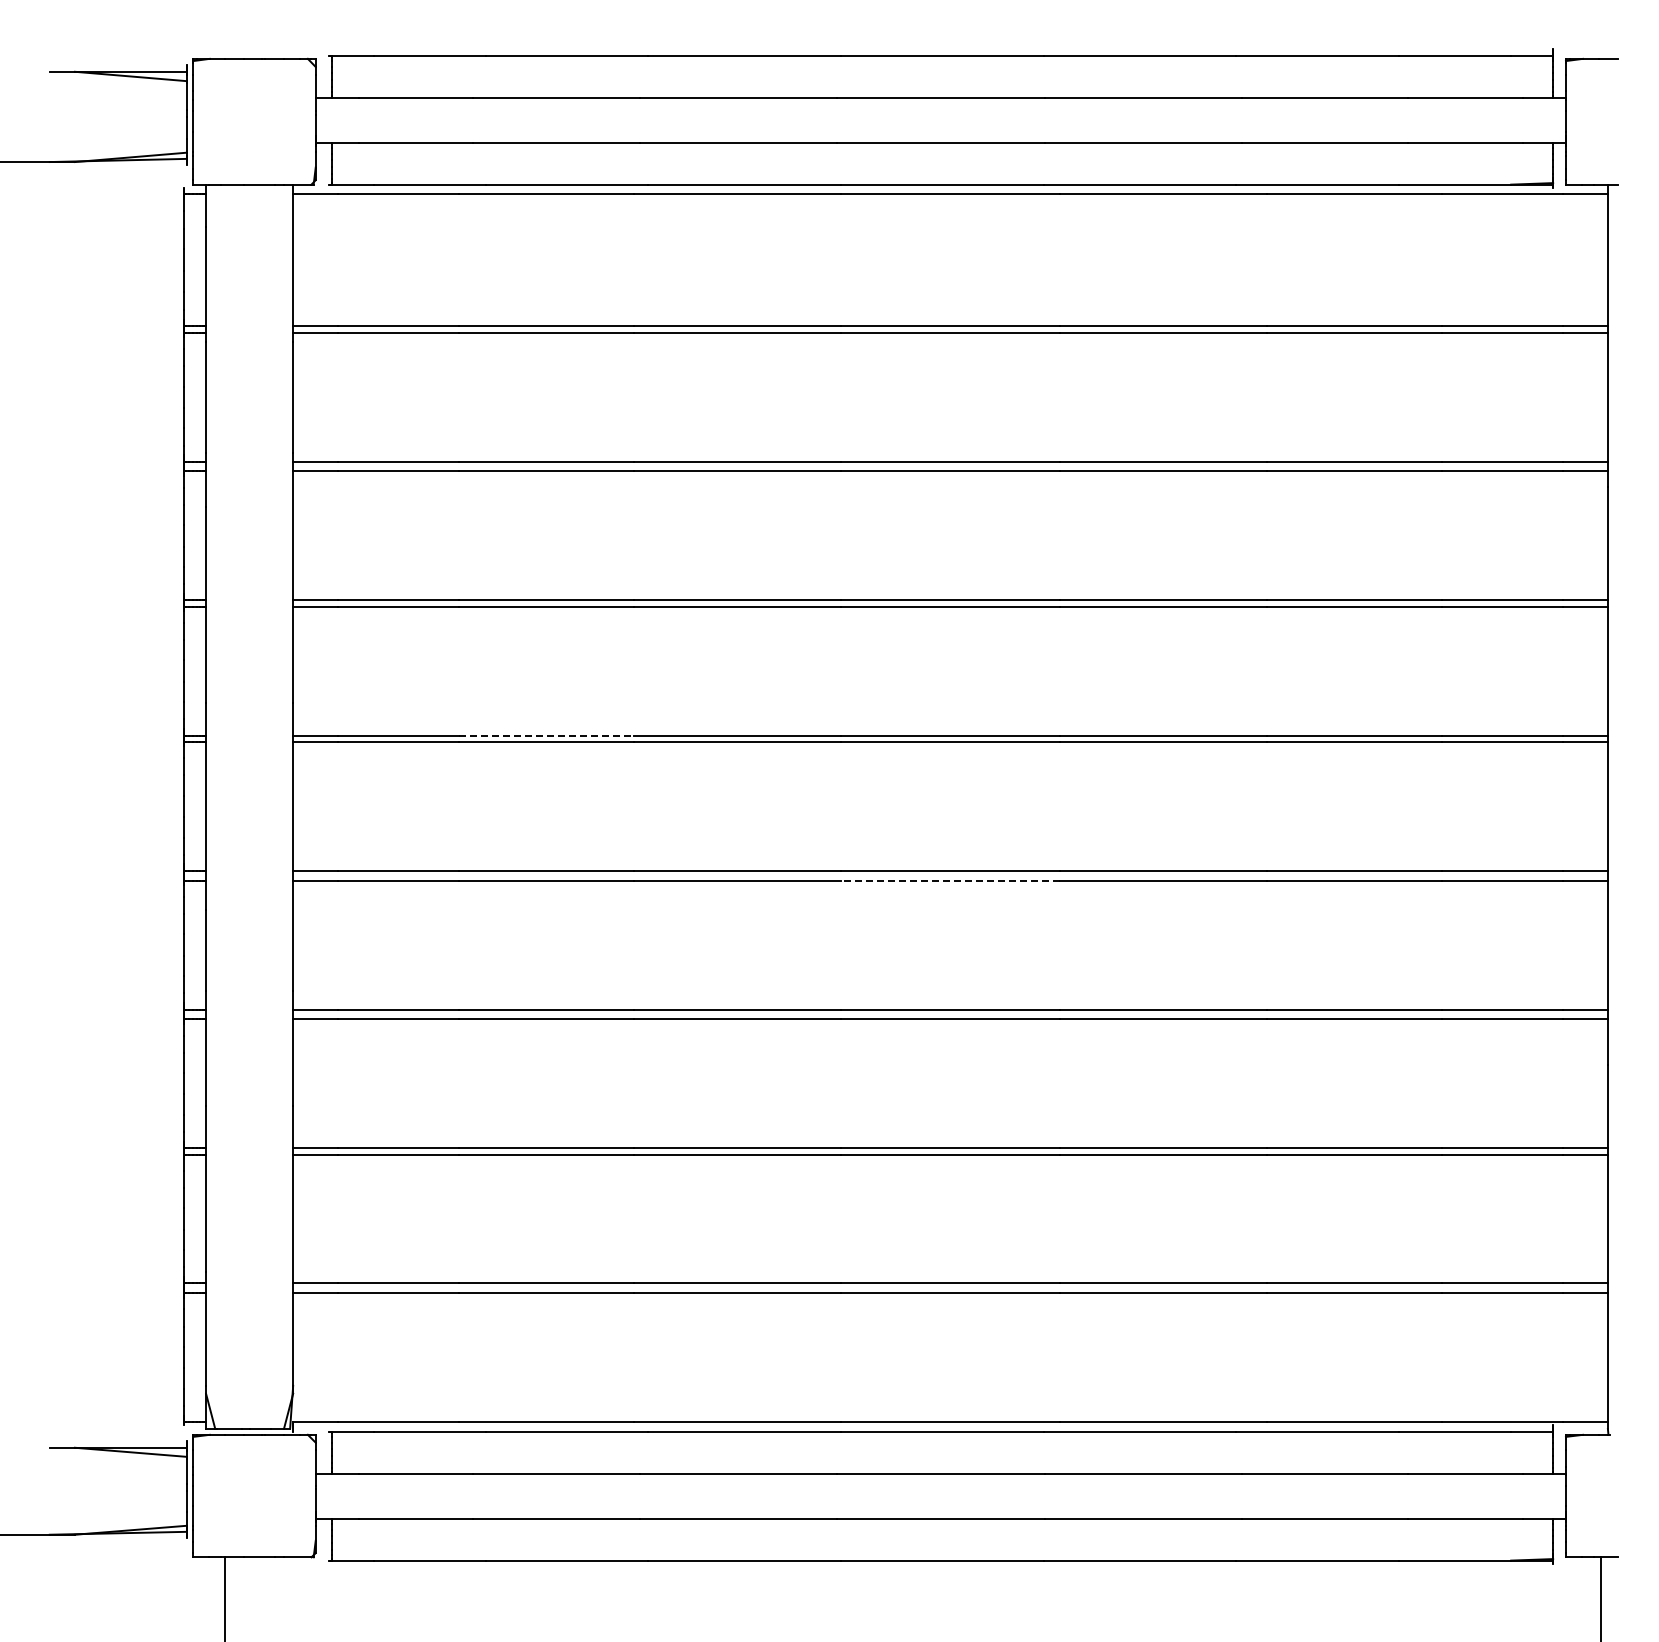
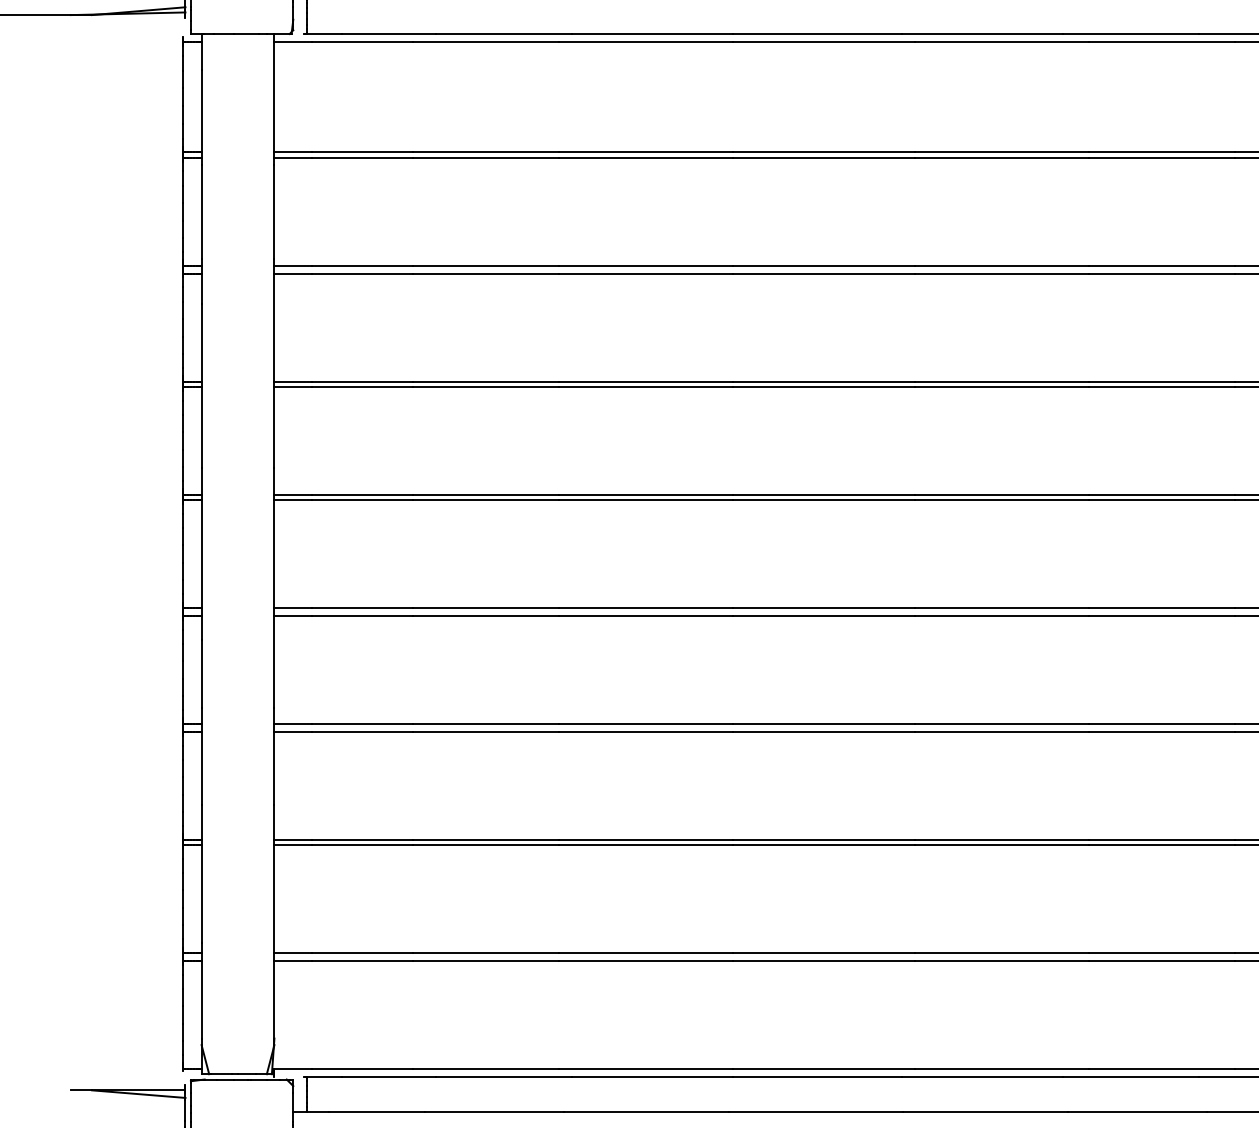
line: (547, 735) -> (487, 494), dashed -> solid
line: (949, 880) -> (823, 615), dashed -> solid

